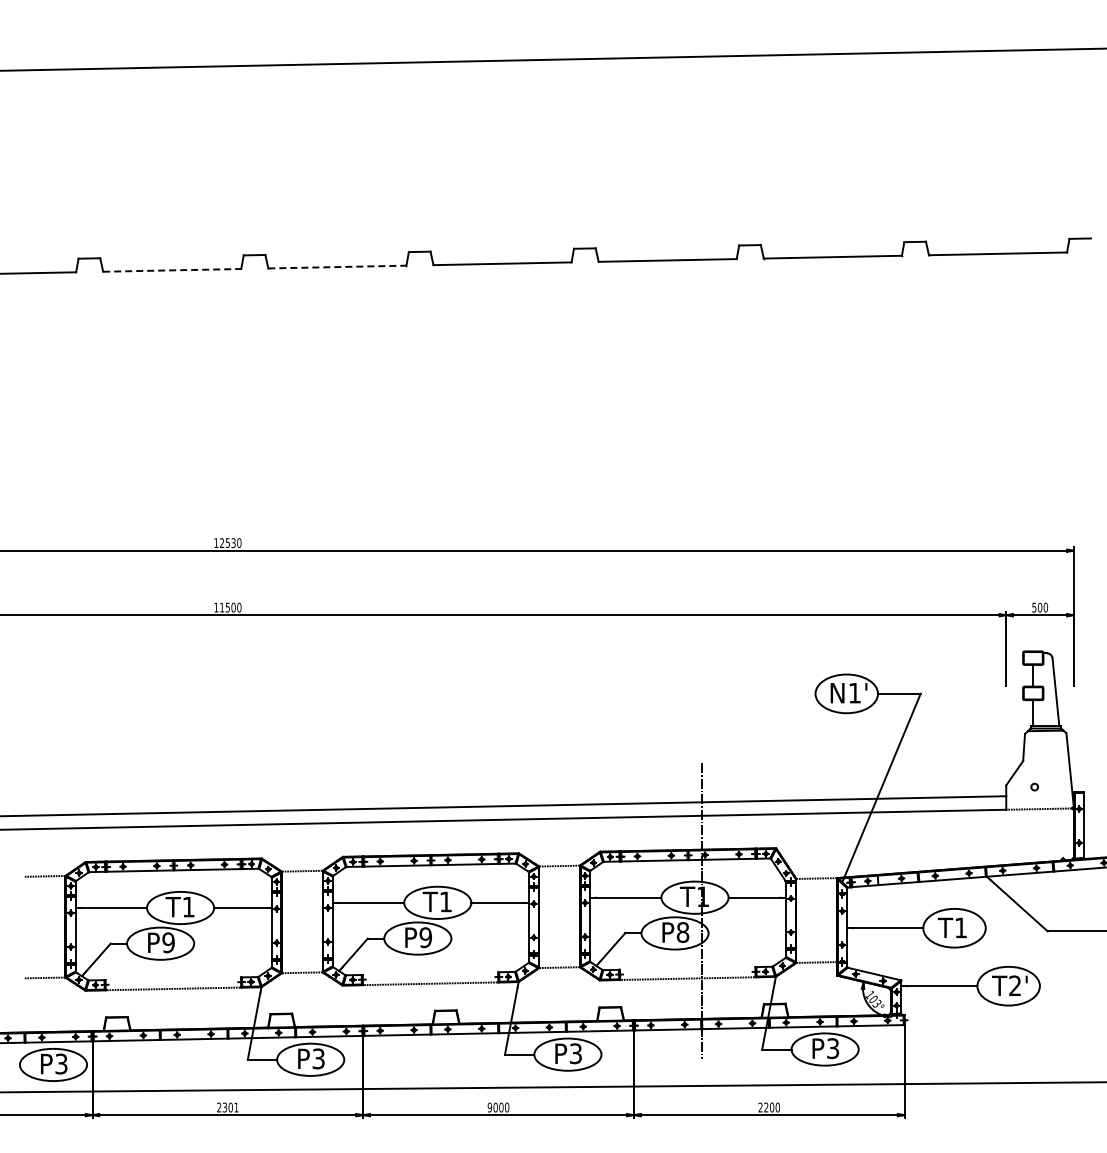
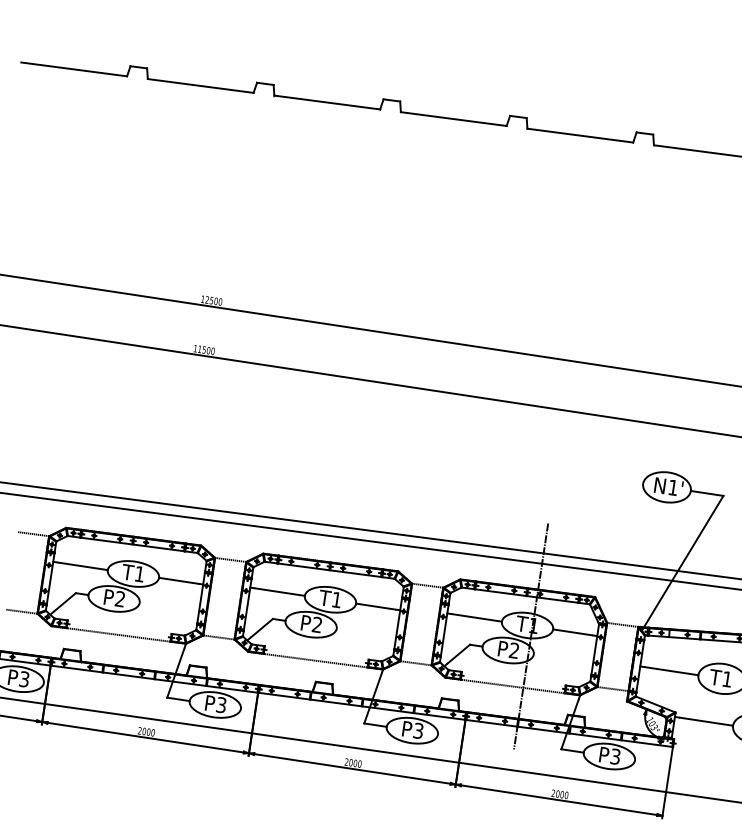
line: (337, 267) -> (327, 102), dashed -> solid
line: (172, 270) -> (200, 86), dashed -> solid
text: (233, 542) -> (216, 300), 12530 -> 12500
text: (682, 932) -> (513, 650), P8 -> P2
text: (425, 937) -> (317, 624), P9 -> P2
text: (168, 942) -> (120, 598), P9 -> P2
text: (230, 1107) -> (148, 732), 2301 -> 2000
text: (489, 1107) -> (346, 762), 9000 -> 2000
text: (766, 1107) -> (557, 794), 2200 -> 2000

